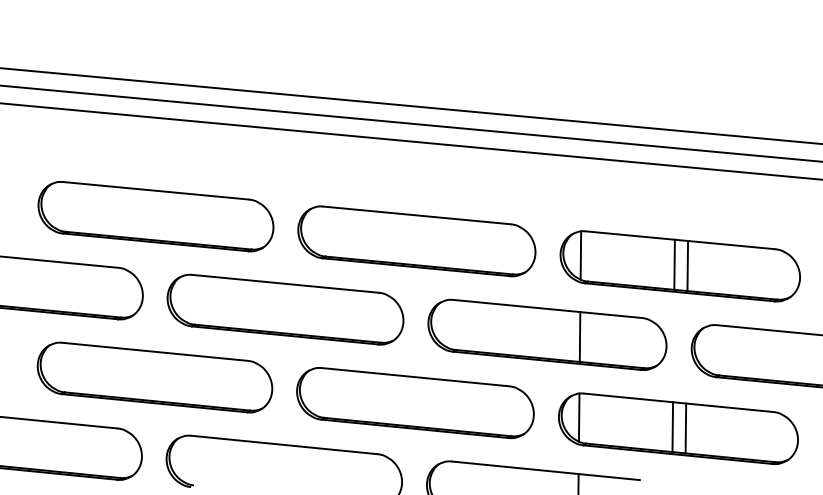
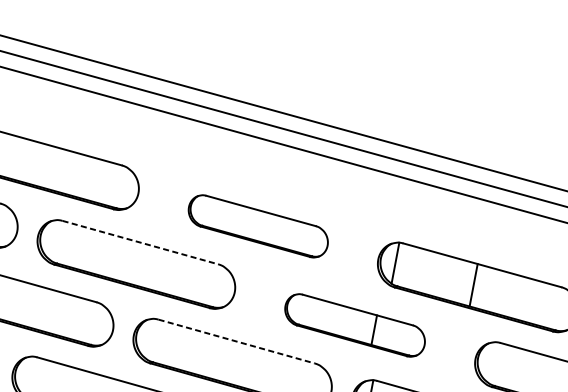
part: (416, 241) -> (257, 226), size x0.7
line: (687, 265) -> (484, 287), removed
line: (285, 283) -> (140, 242), solid -> dashed
part: (547, 334) -> (355, 325), size x0.7
line: (415, 377) -> (236, 341), solid -> dashed

